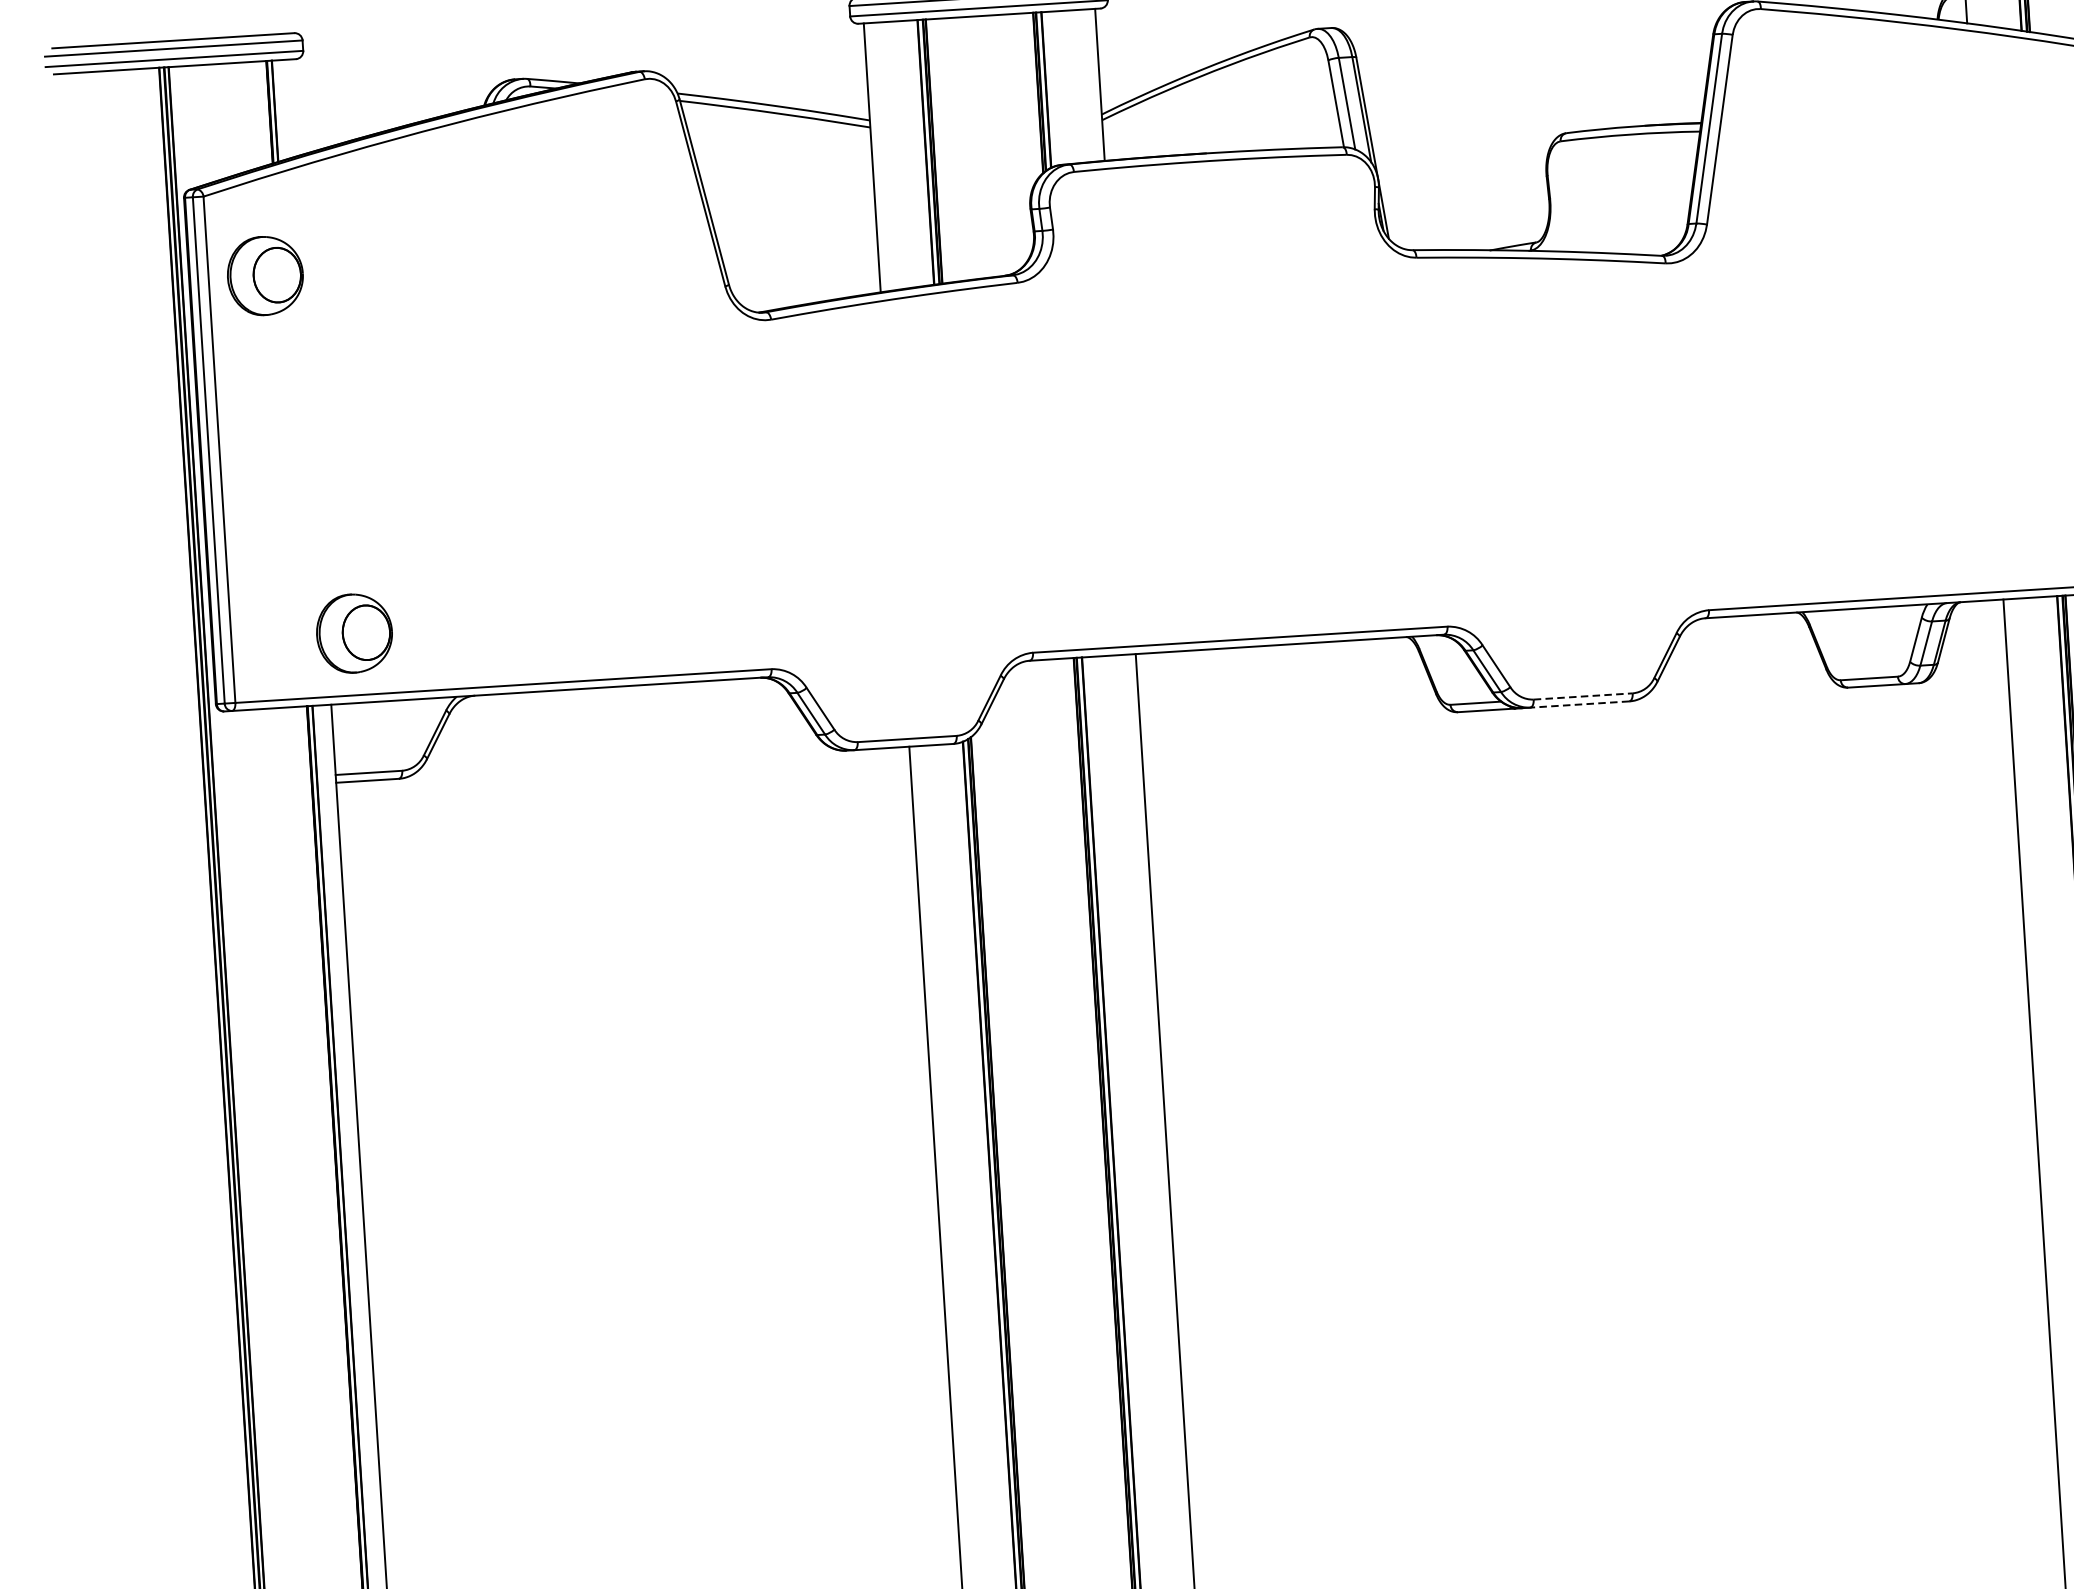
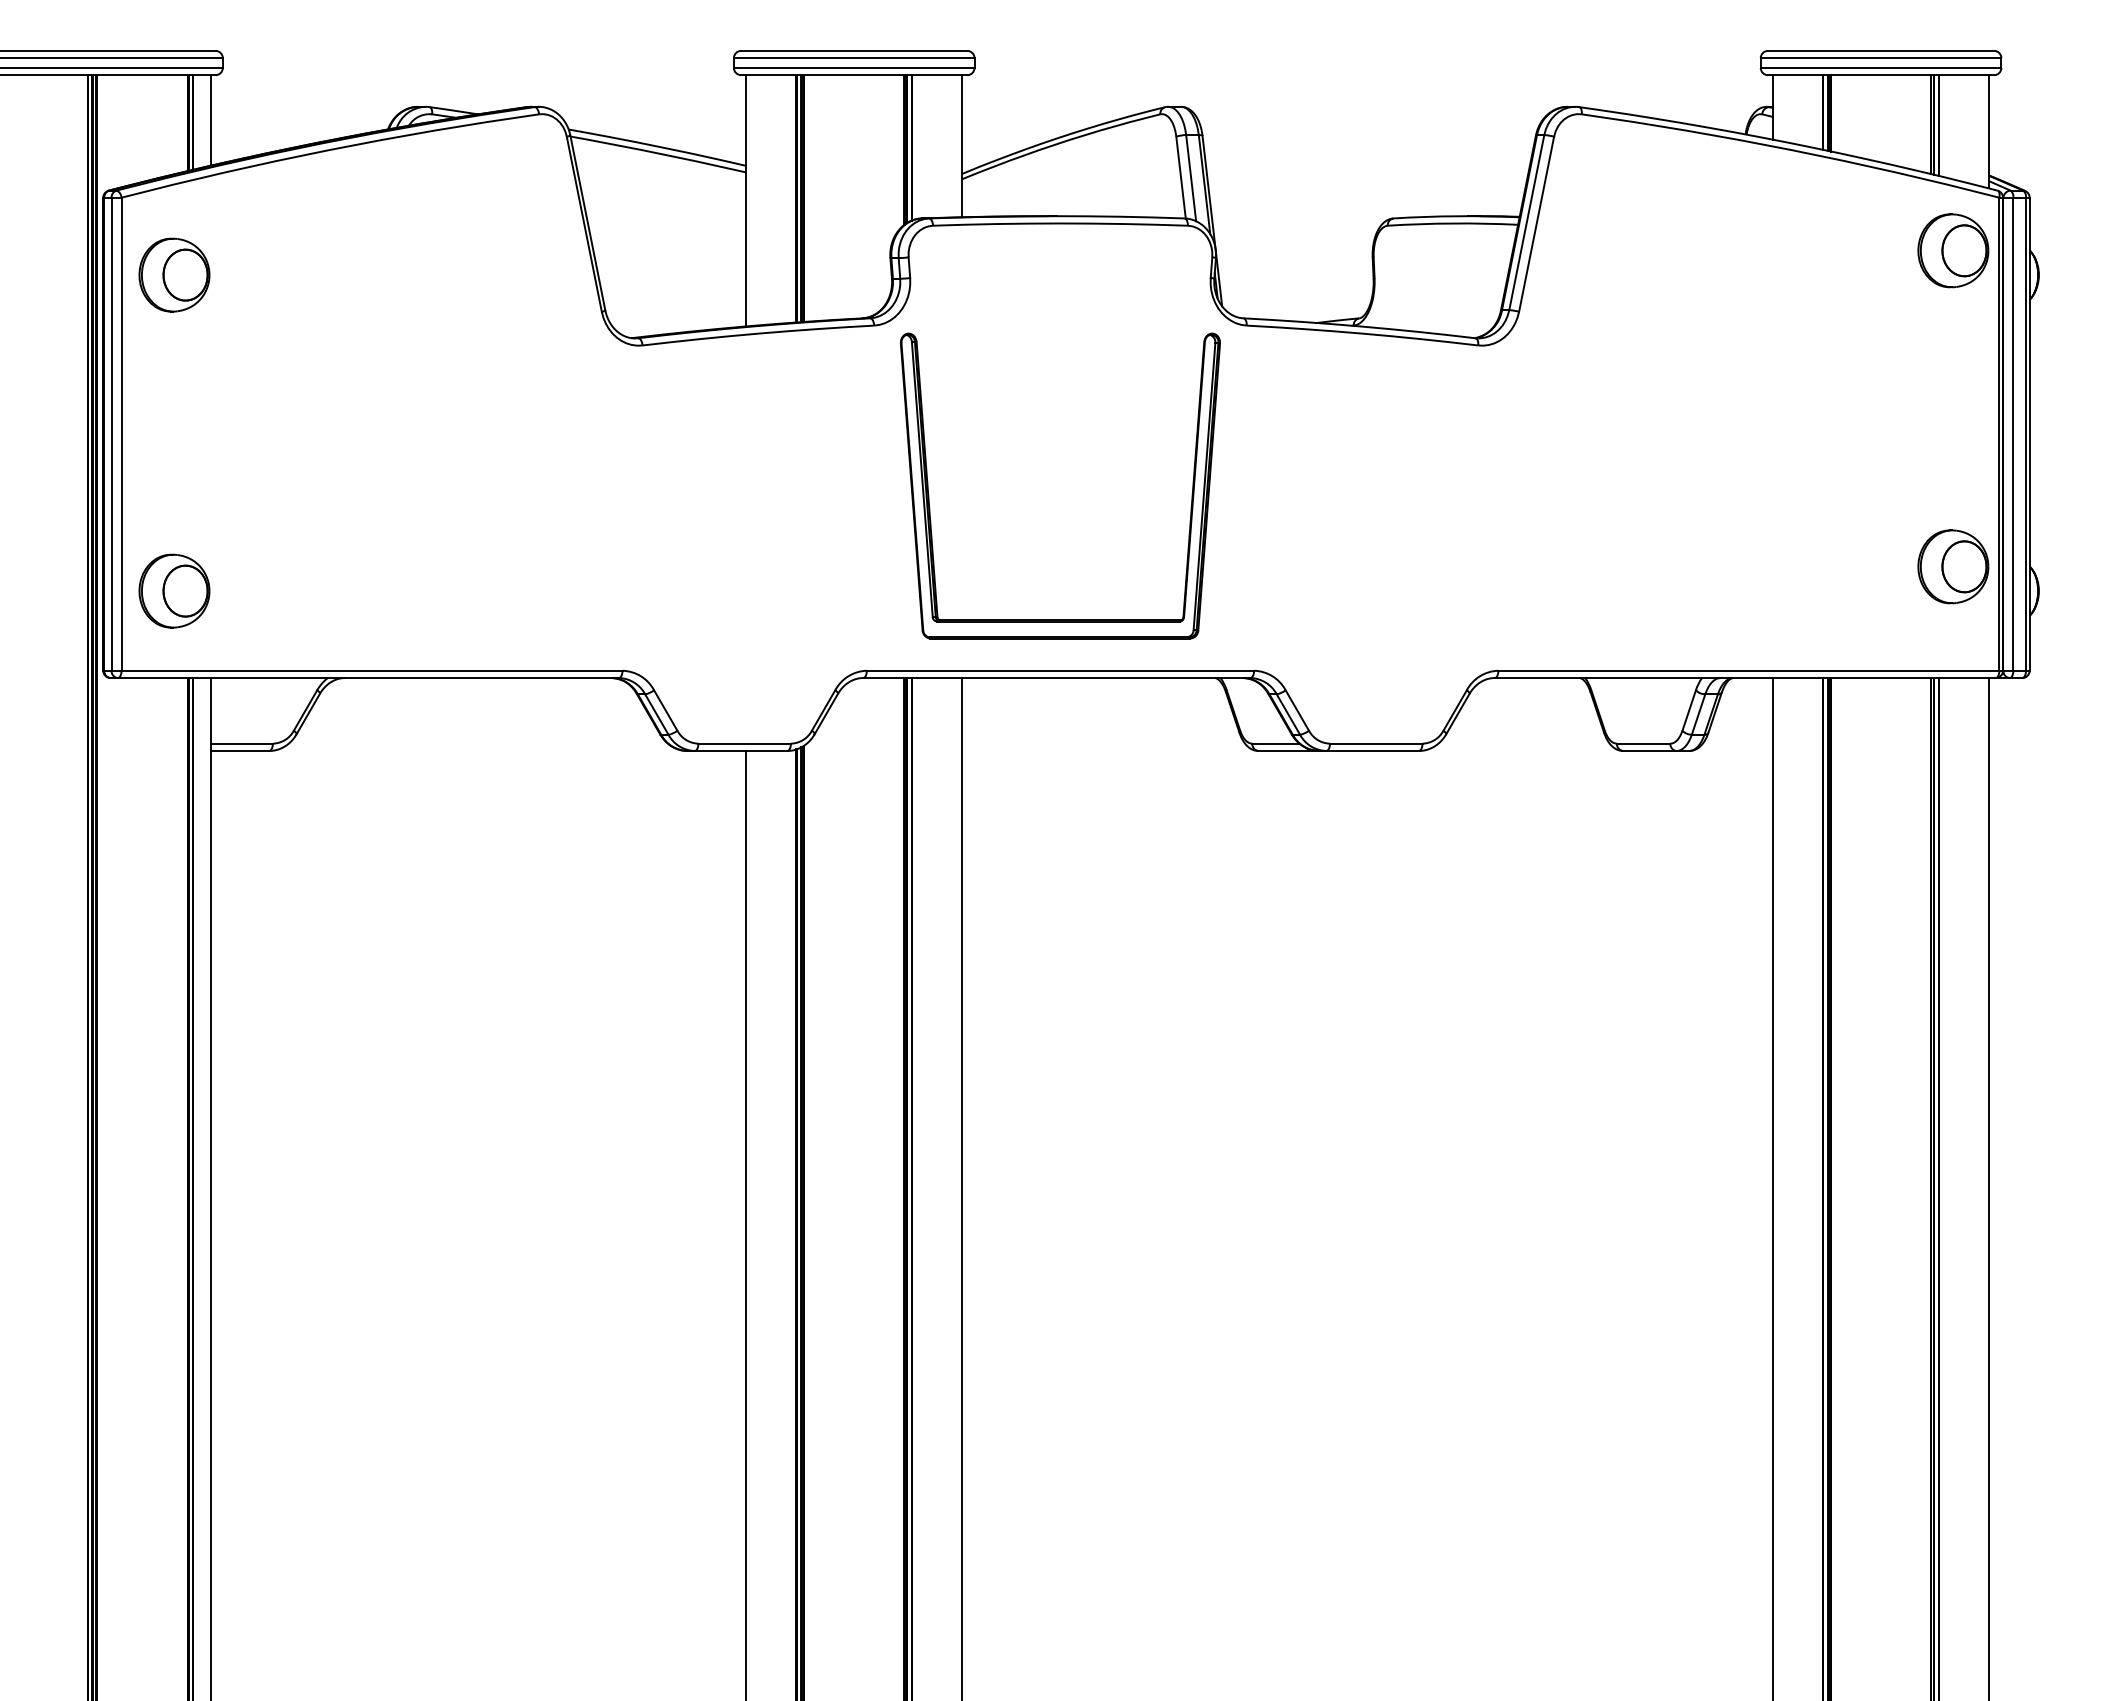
line: (293, 107) -> (210, 120), added
part: (1088, 459) -> (929, 494), added
part: (354, 632) -> (174, 590), moved
line: (1583, 696) -> (1376, 743), dashed -> solid
line: (1579, 704) -> (1372, 750), dashed -> solid

